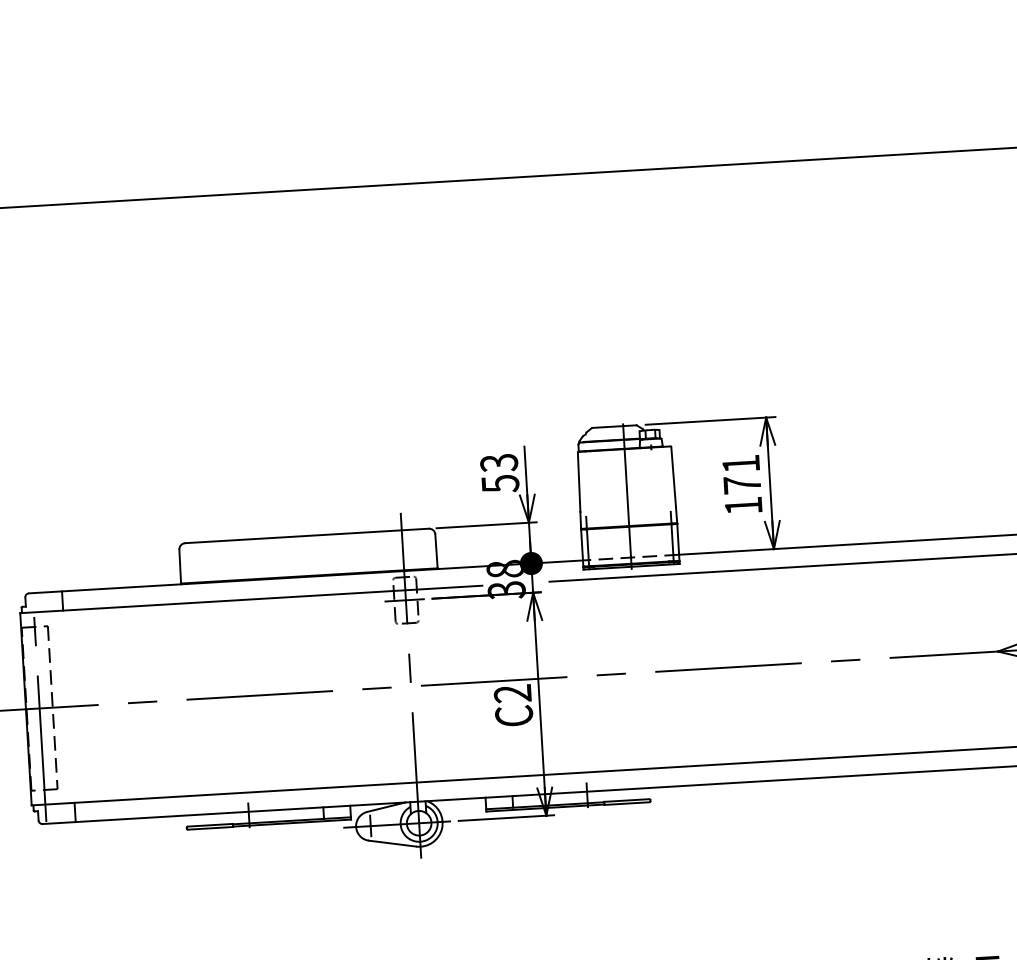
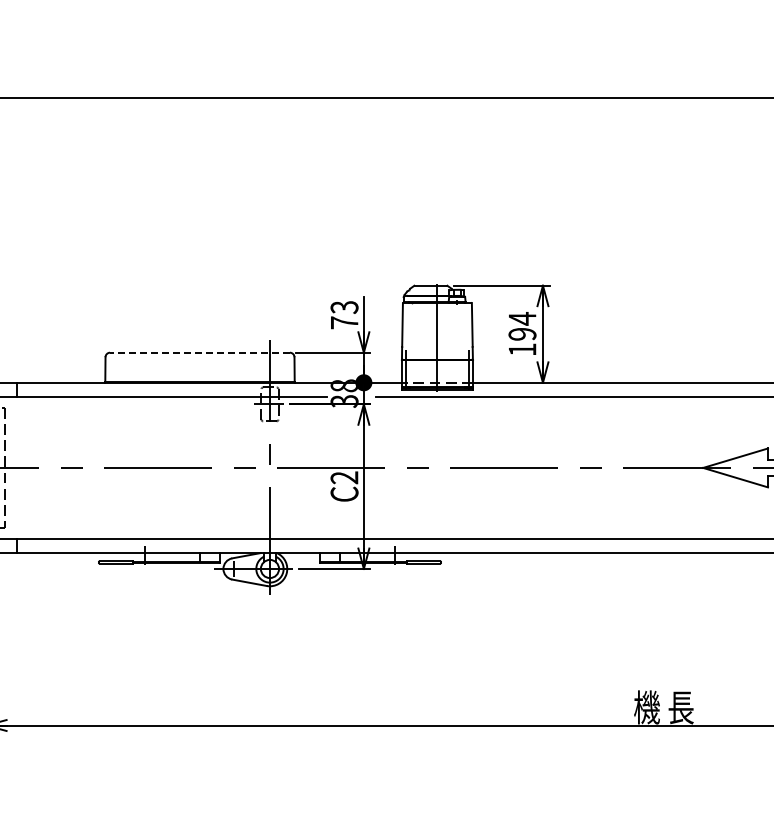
text: (741, 474) -> (522, 326), 171 -> 194
text: (500, 483) -> (344, 322), 53 -> 73
line: (307, 535) -> (200, 352), solid -> dashed

